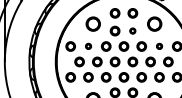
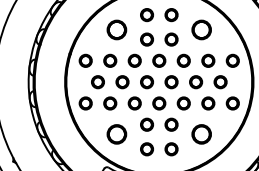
circle: (132, 31) -> (171, 39), size x1.67
part: (88, 46) -> (110, 60), size x1.67
circle: (159, 46) -> (208, 60), size x1.67

